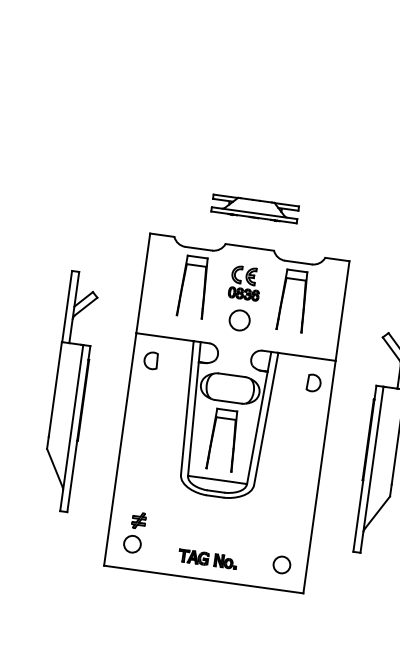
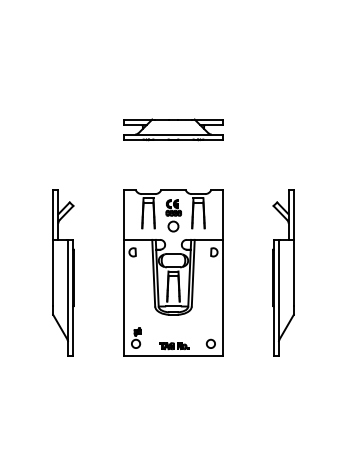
part: (255, 208) -> (173, 129), size x1.67
part: (226, 412) -> (173, 272), size x0.71

